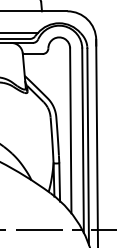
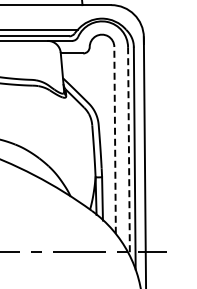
line: (71, 130) -> (115, 139), solid -> dashed
line: (82, 141) -> (128, 152), solid -> dashed

